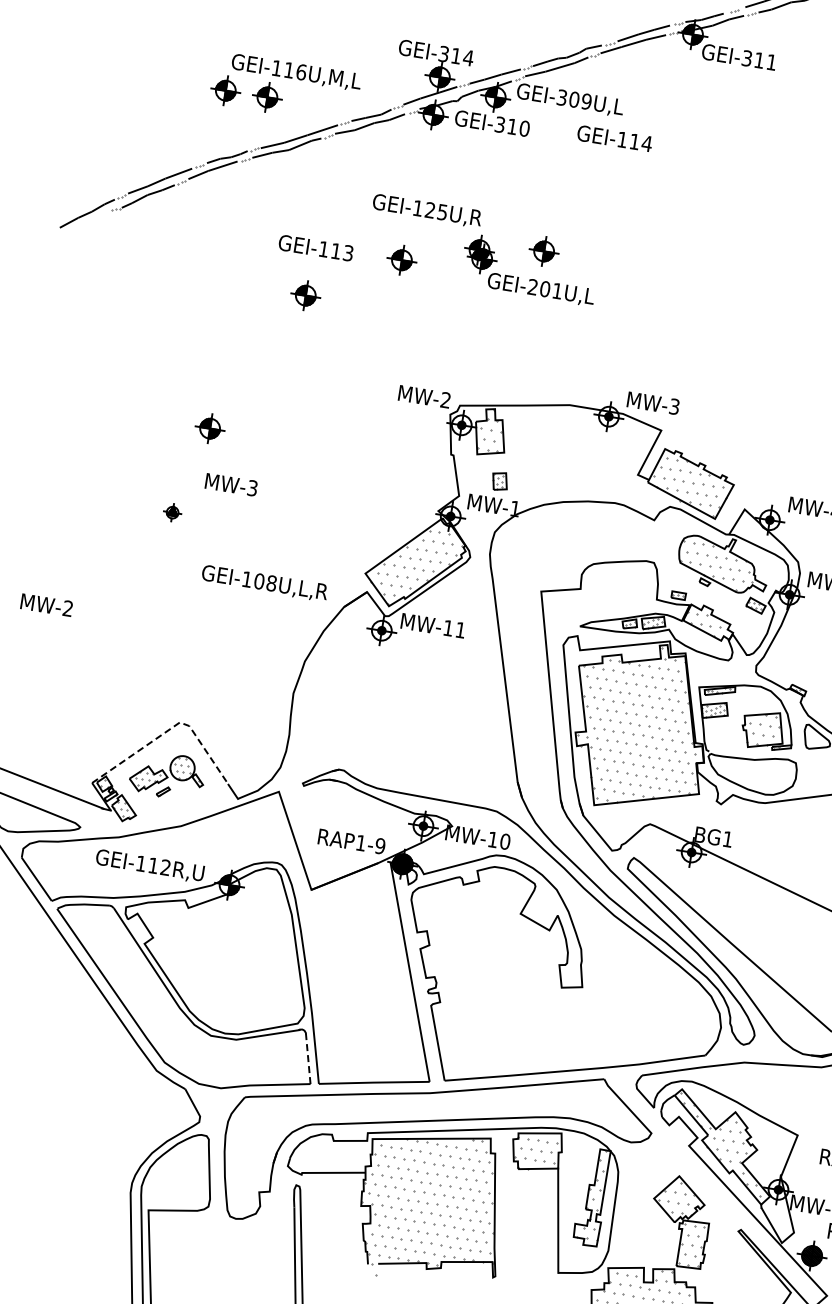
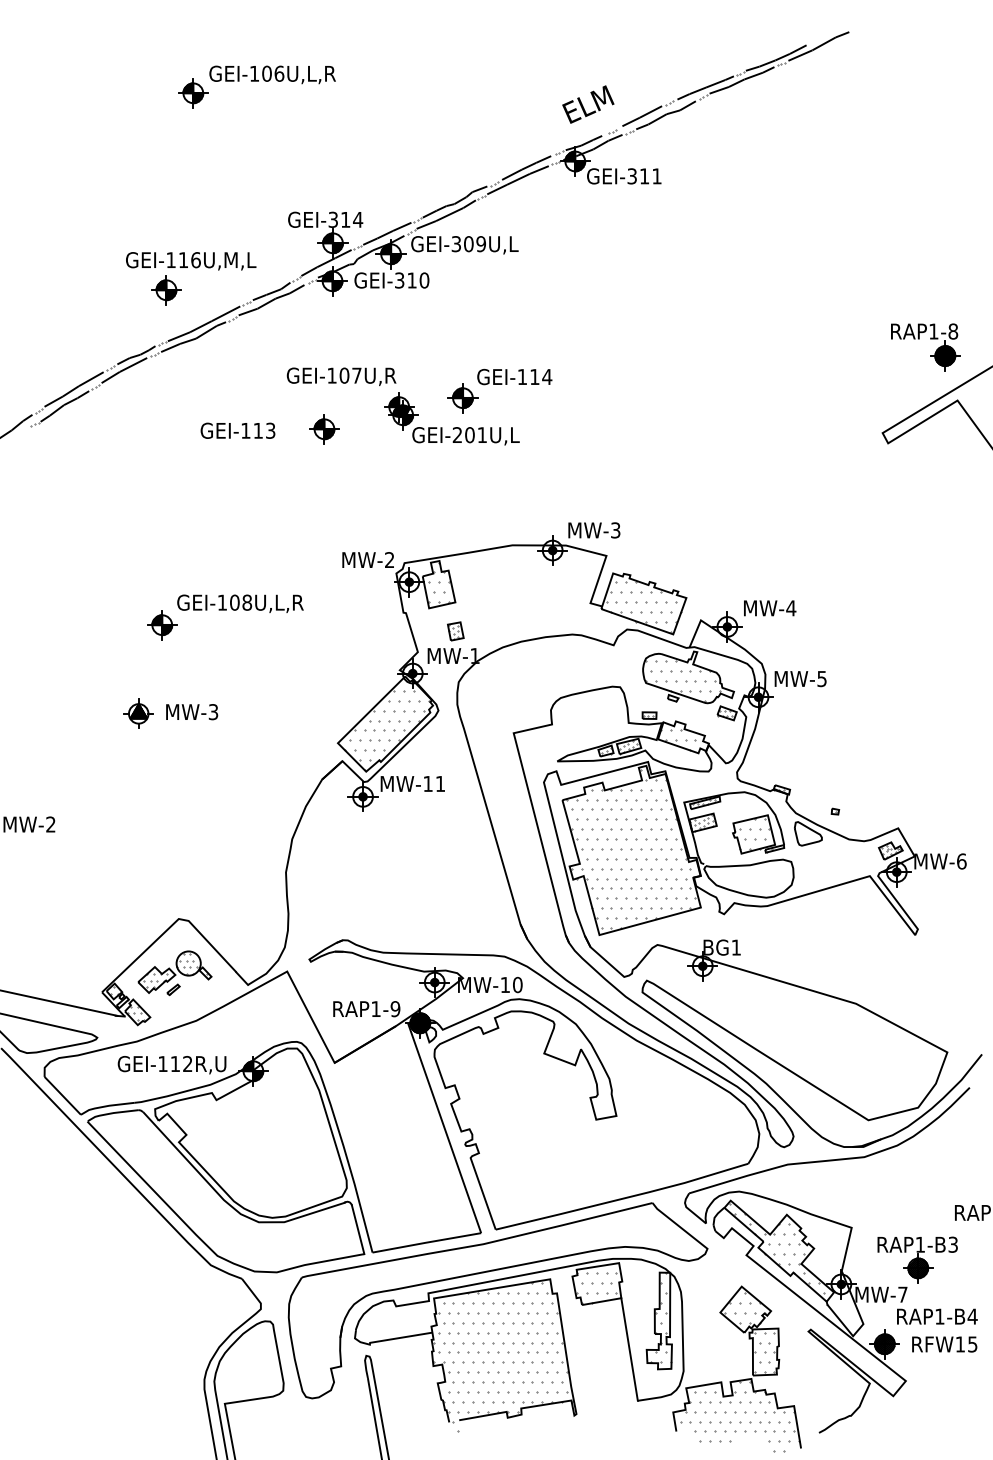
part: (225, 91) -> (124, 290), removed
text: (614, 139) -> (514, 377), moved
text: (436, 211) -> (350, 375), GEI-125U,R -> GEI-107U,R
part: (305, 295) -> (235, 479), removed
text: (231, 485) -> (192, 712), moved
part: (172, 512) -> (138, 713), size x1.67
text: (264, 583) -> (240, 603), moved
line: (170, 728) -> (170, 926), dashed -> solid
line: (308, 1058) -> (358, 1229), dashed -> solid

